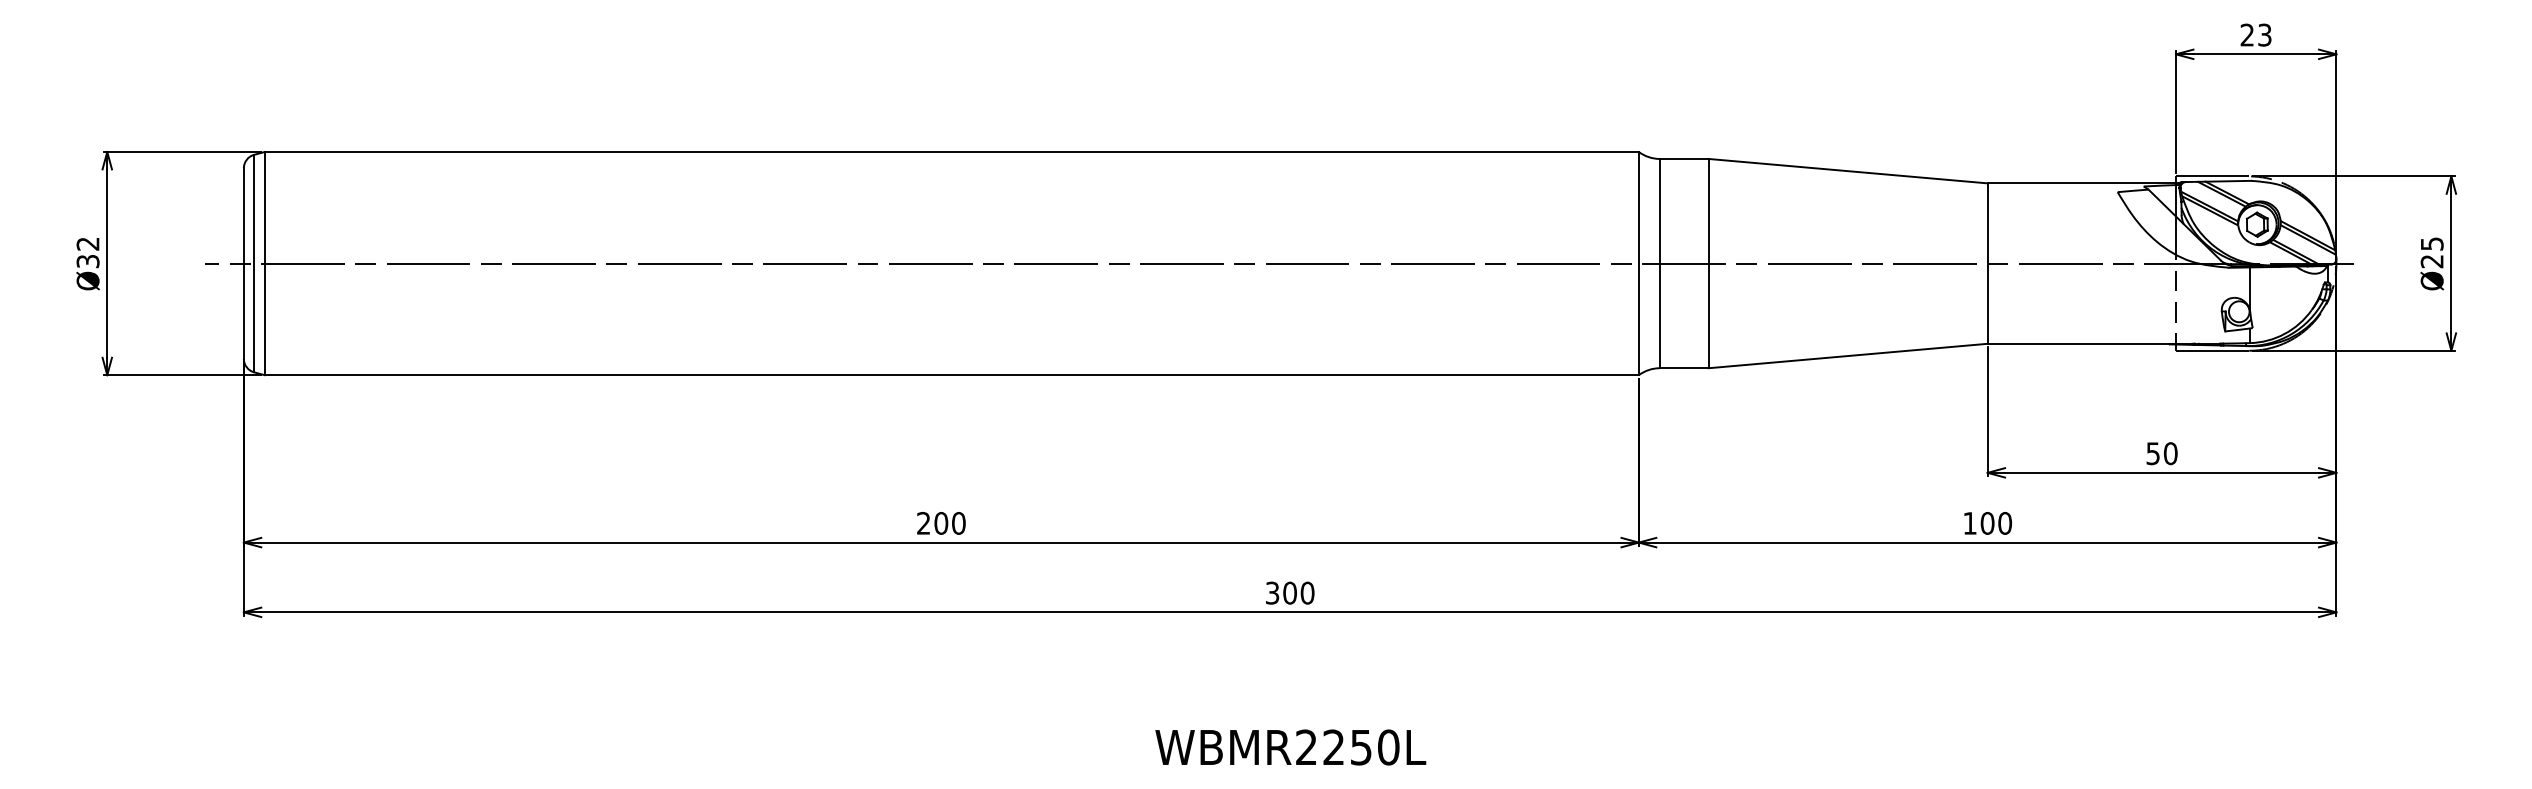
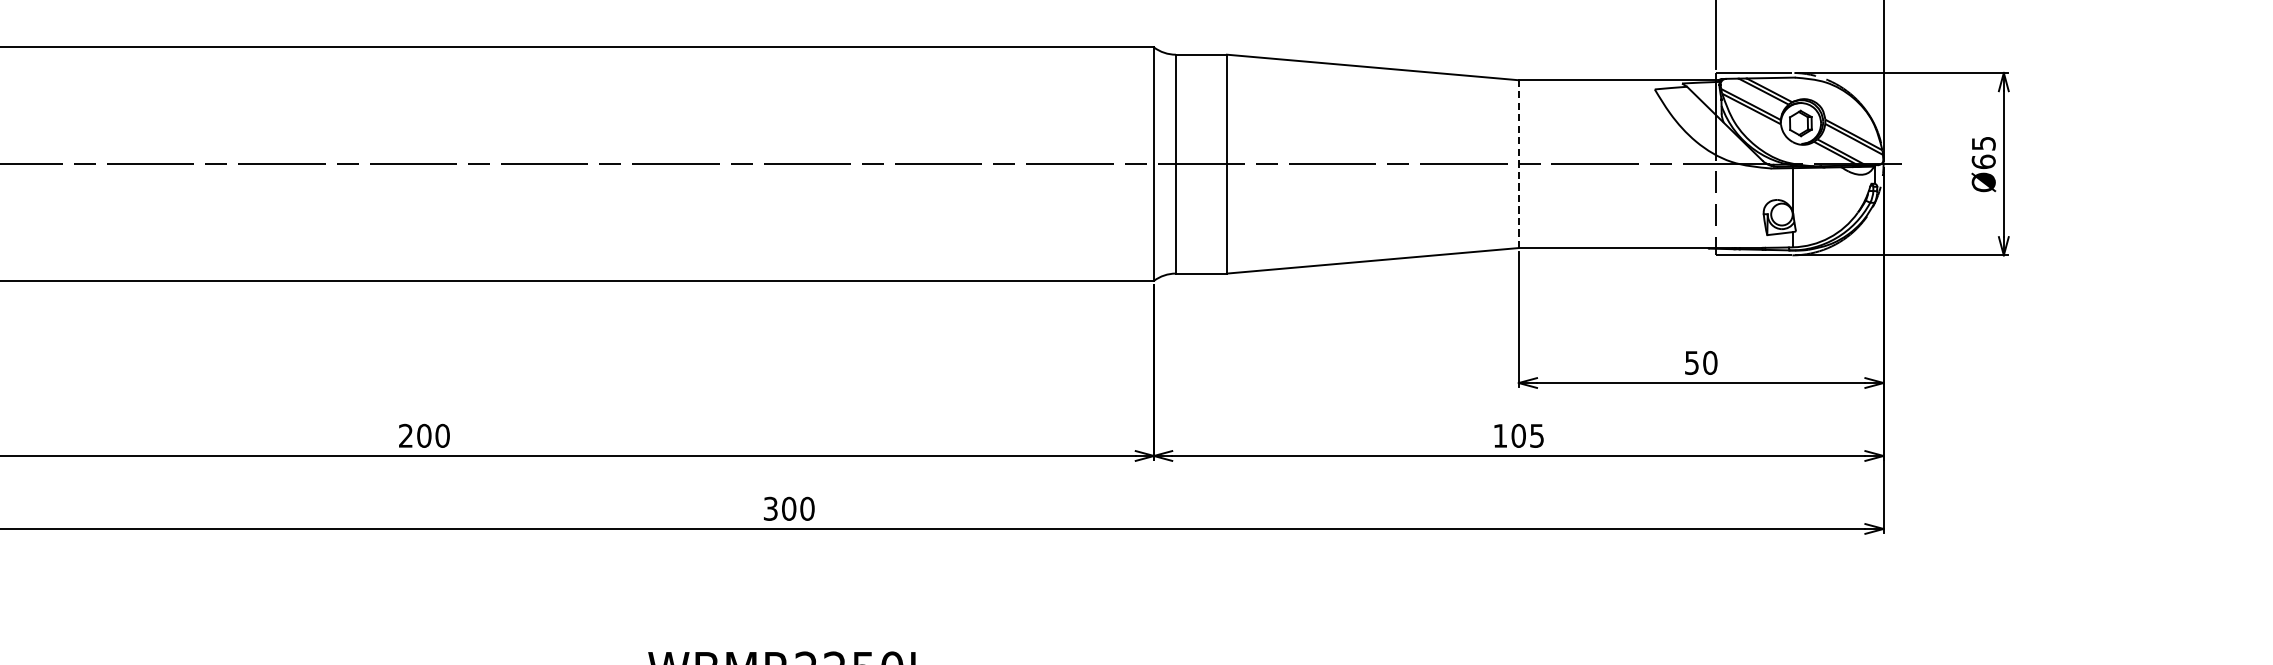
text: (2431, 261) -> (1983, 161), Ø25 -> Ø65
line: (1987, 263) -> (1518, 164), solid -> dashed
text: (2005, 522) -> (1537, 434), 100 -> 105

